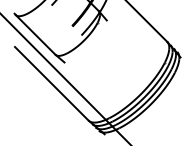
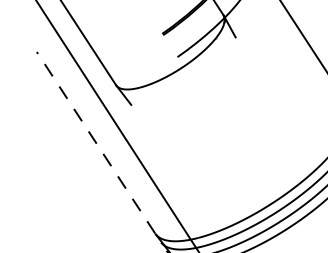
line: (51, 83) -> (95, 142), solid -> dashed

